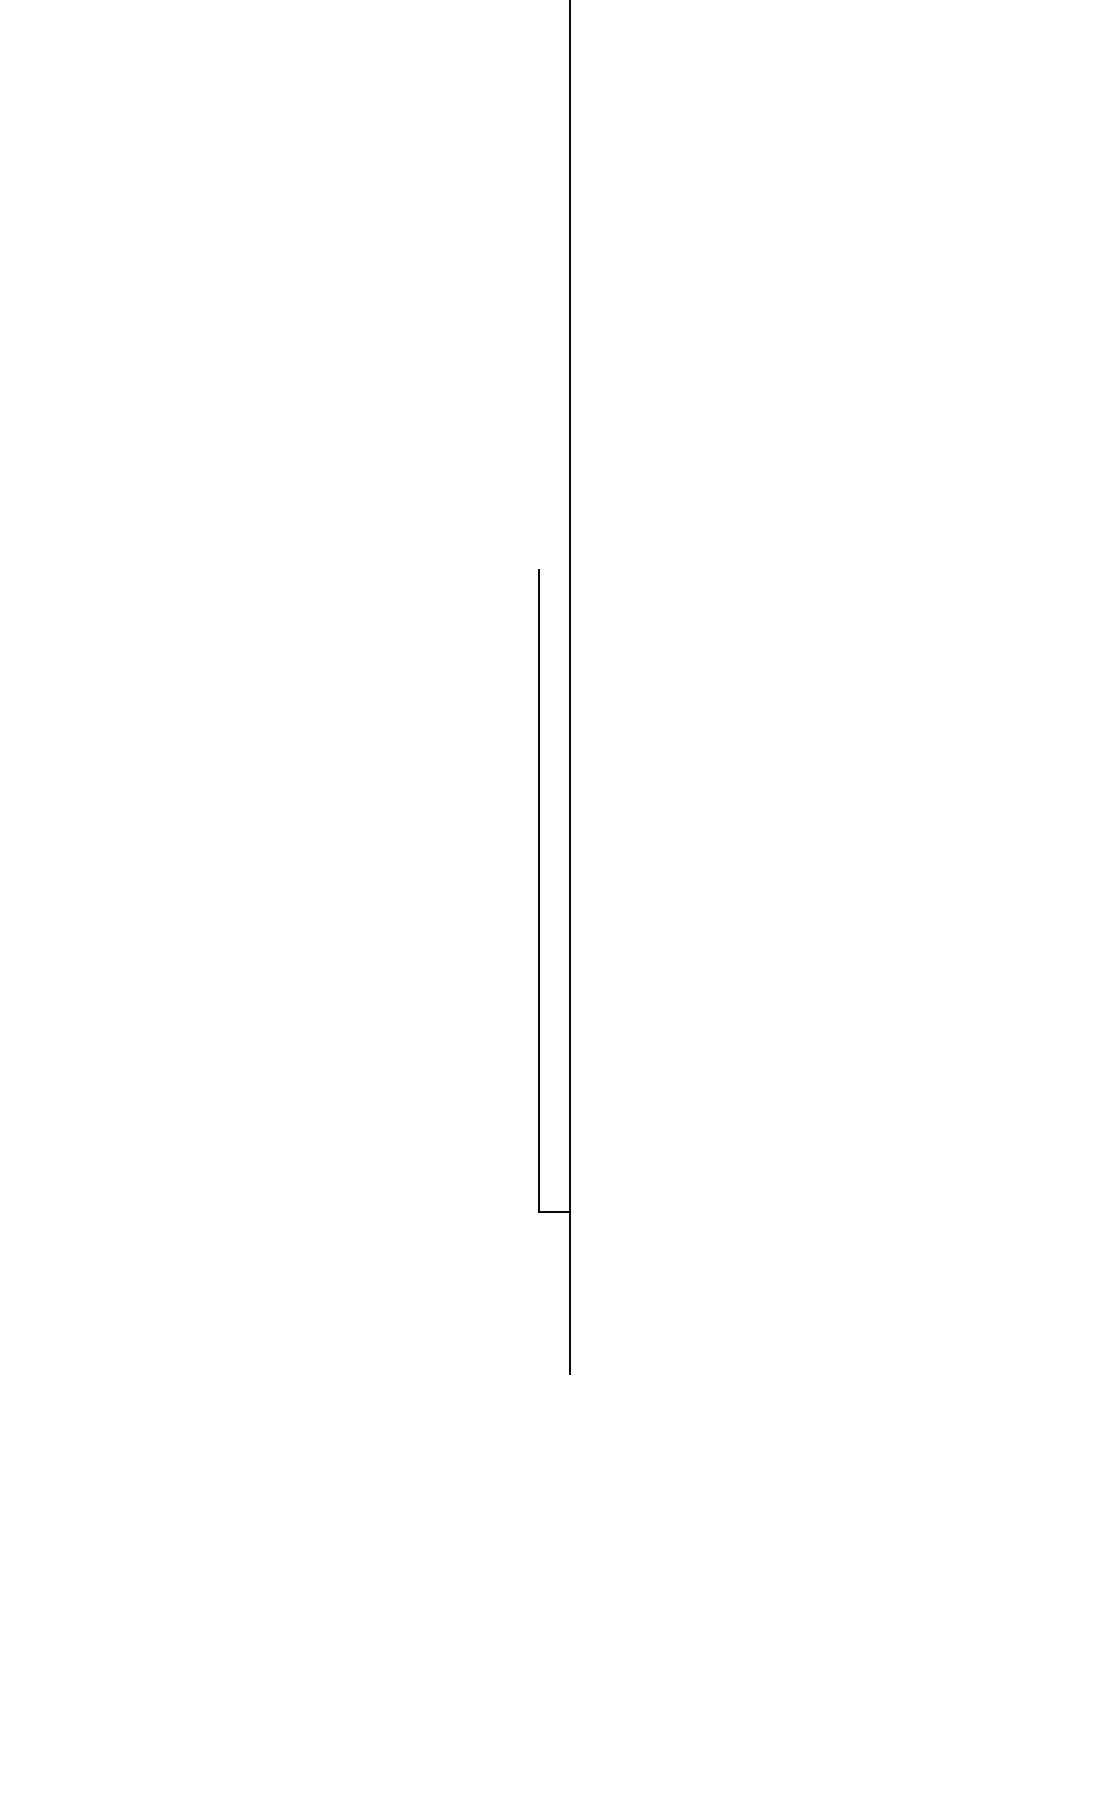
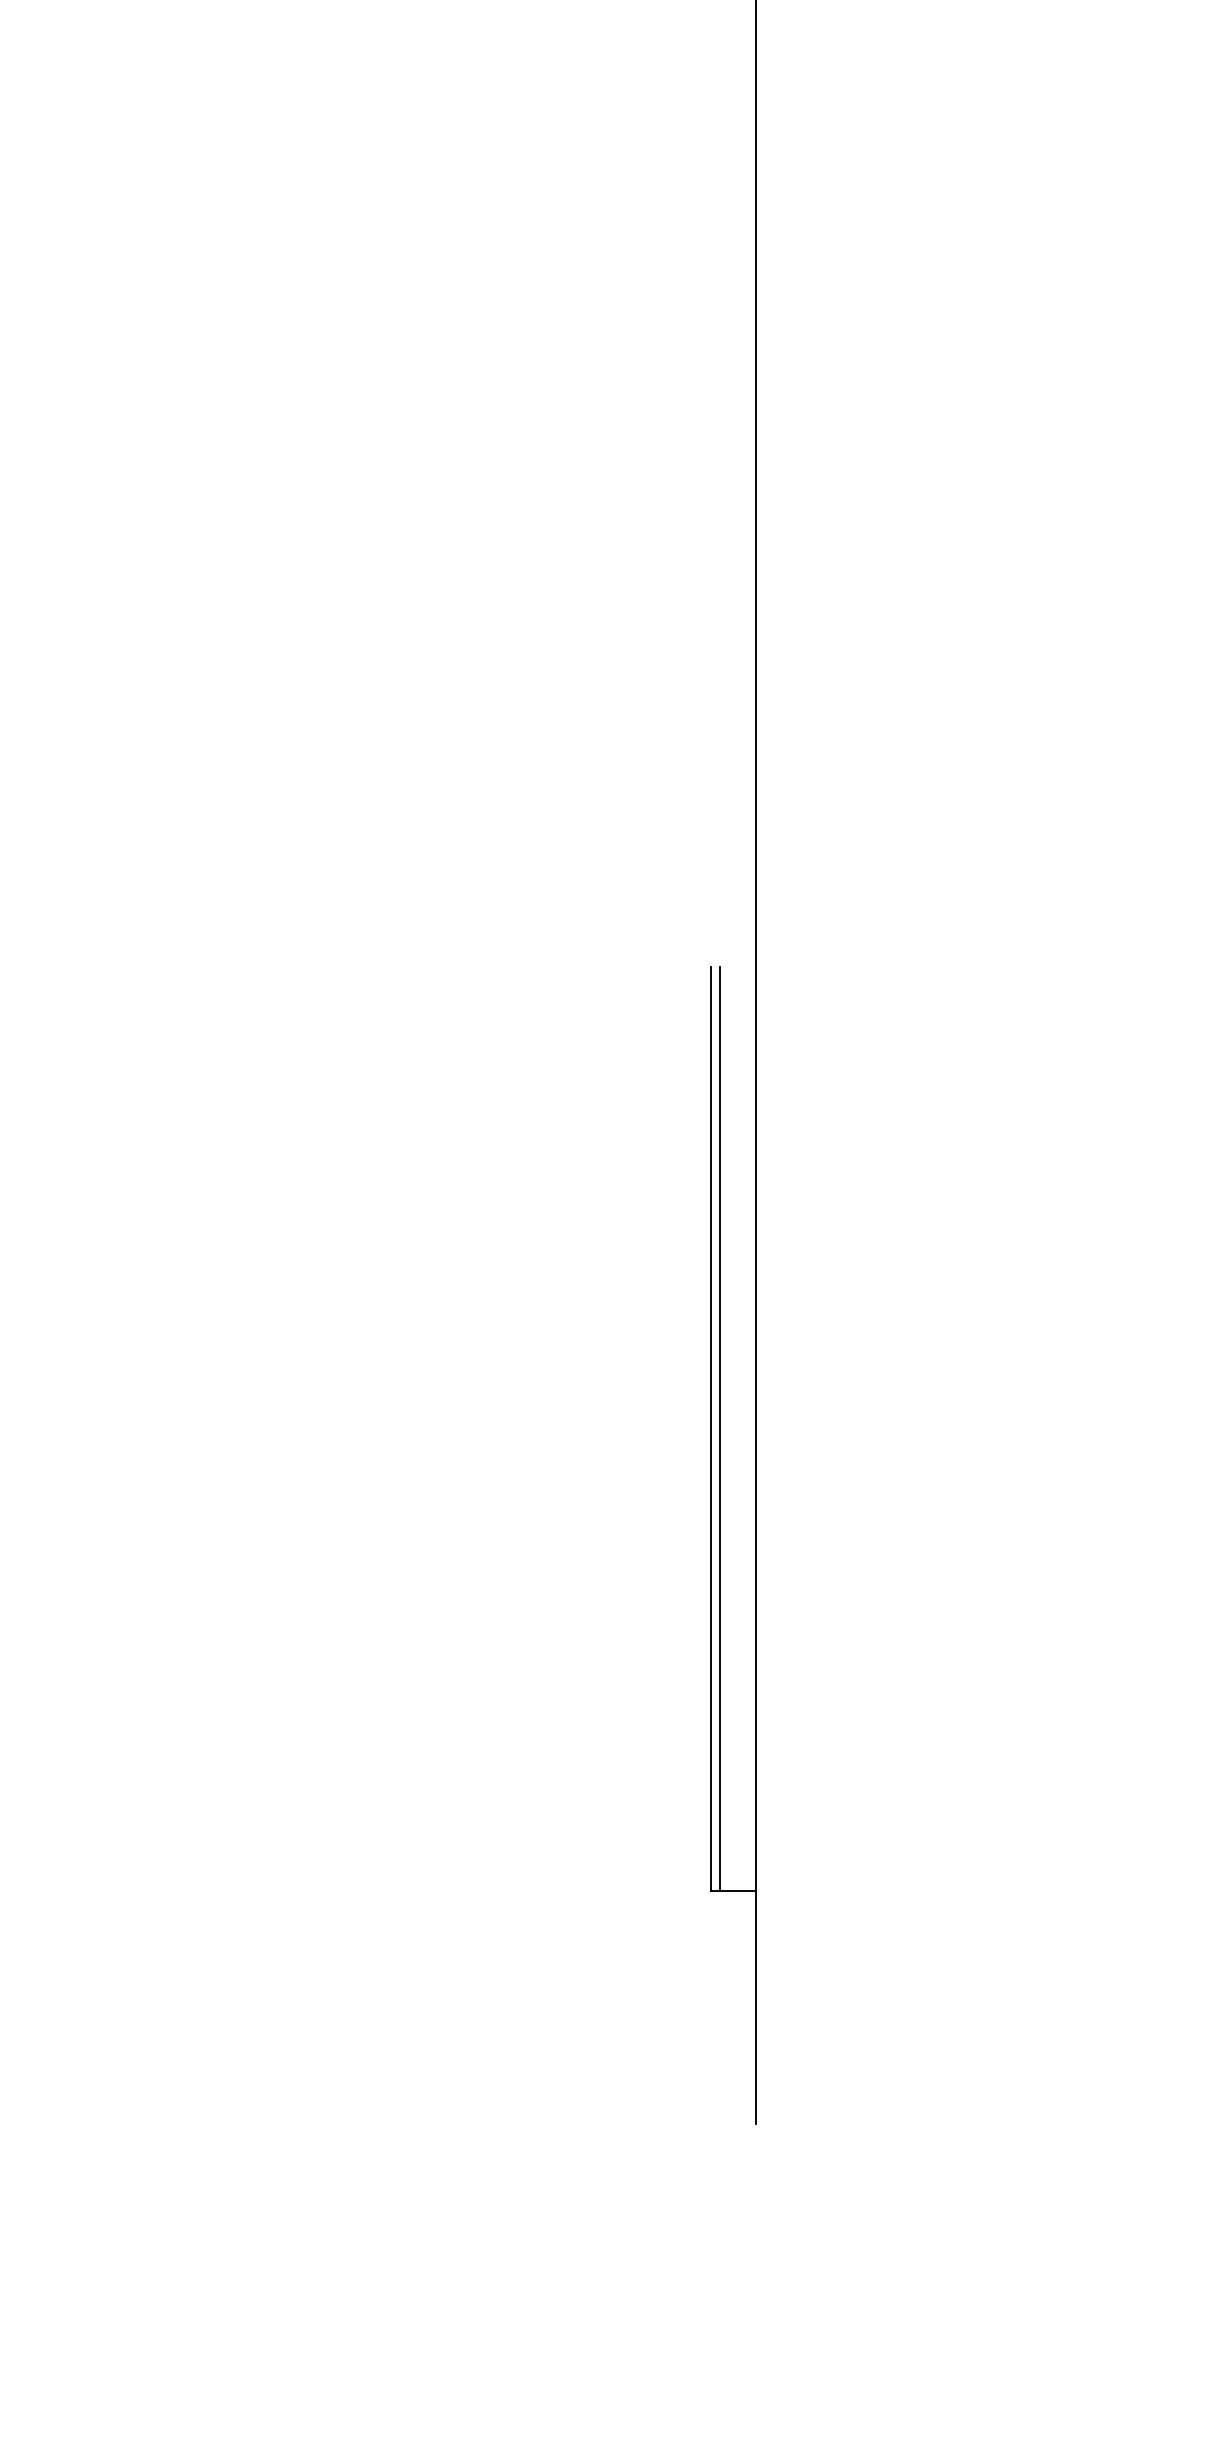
line: (545, 890) -> (720, 1427), added

